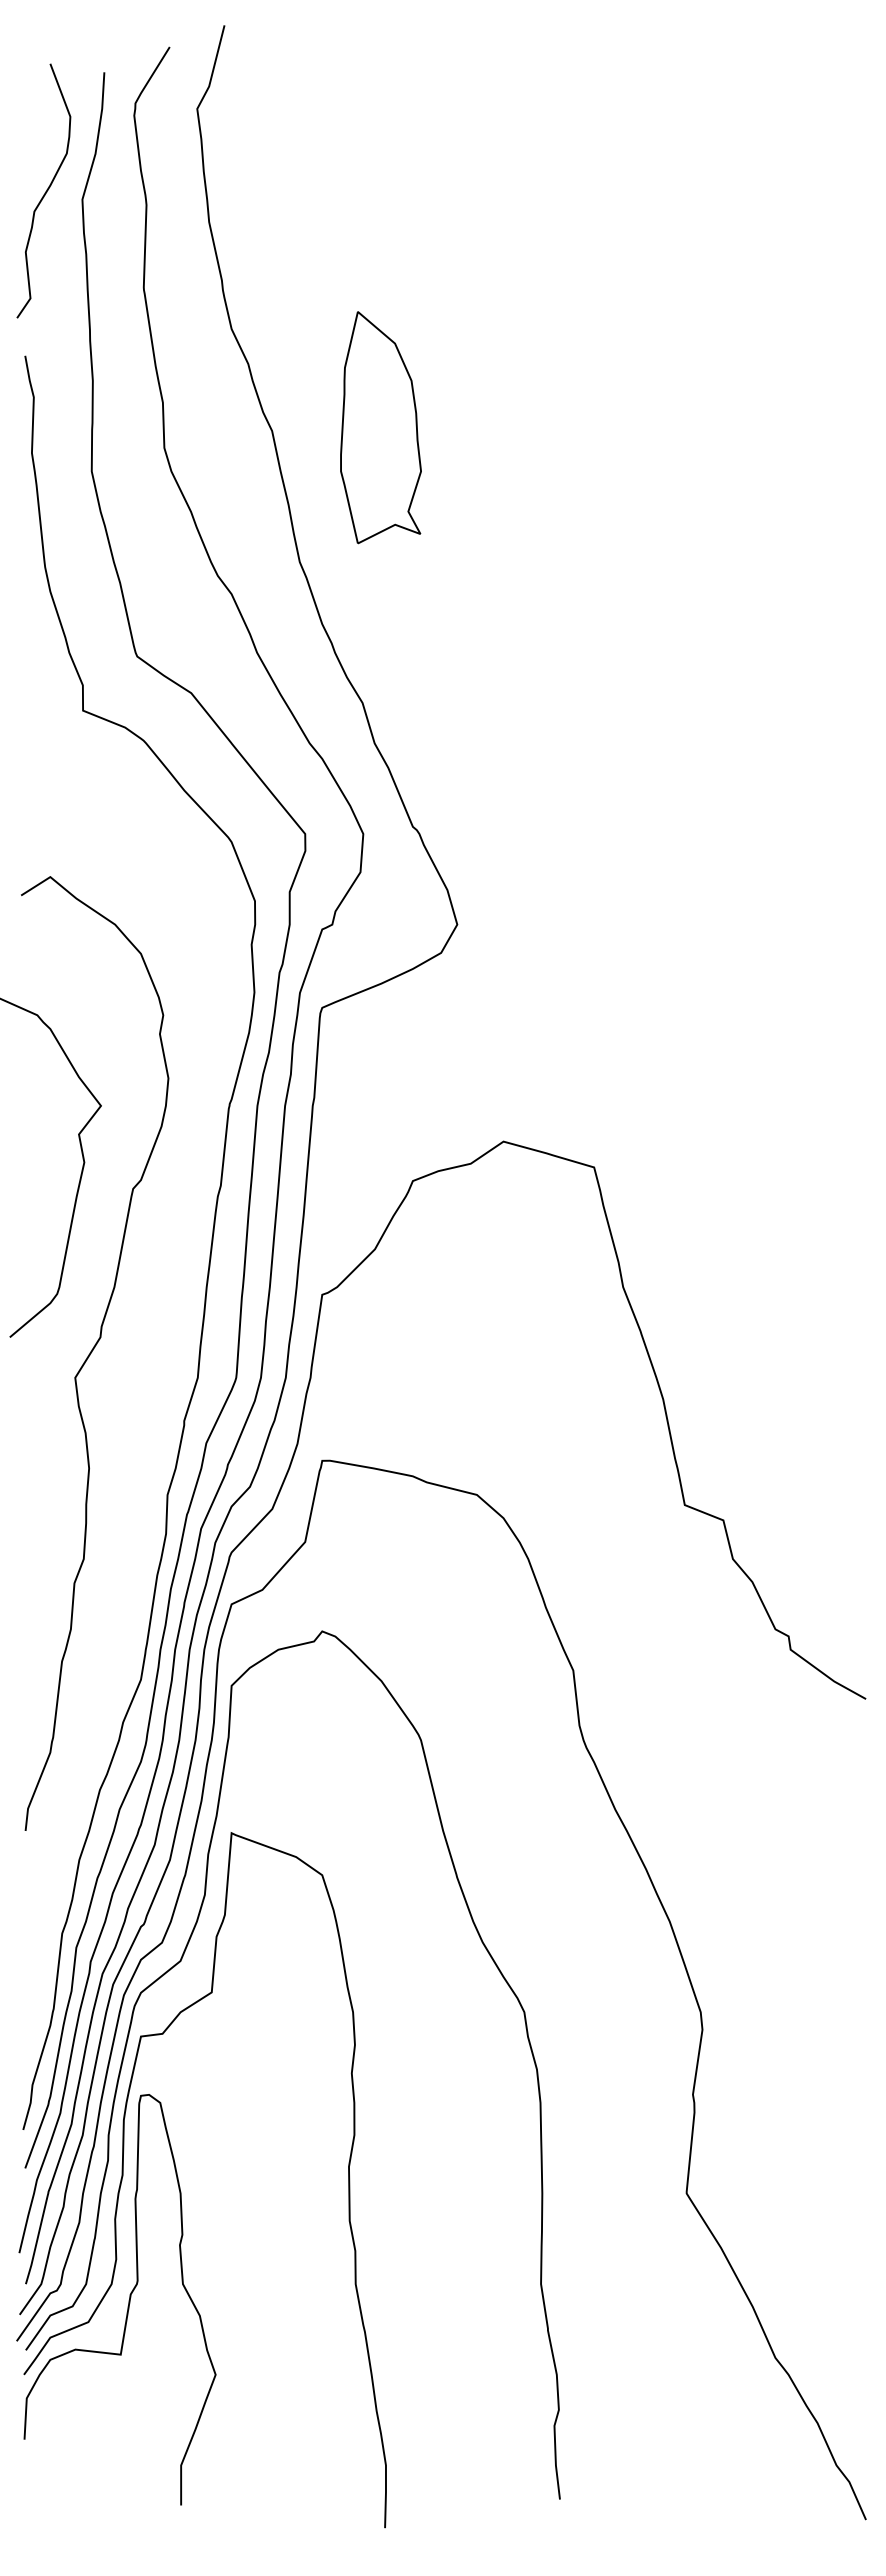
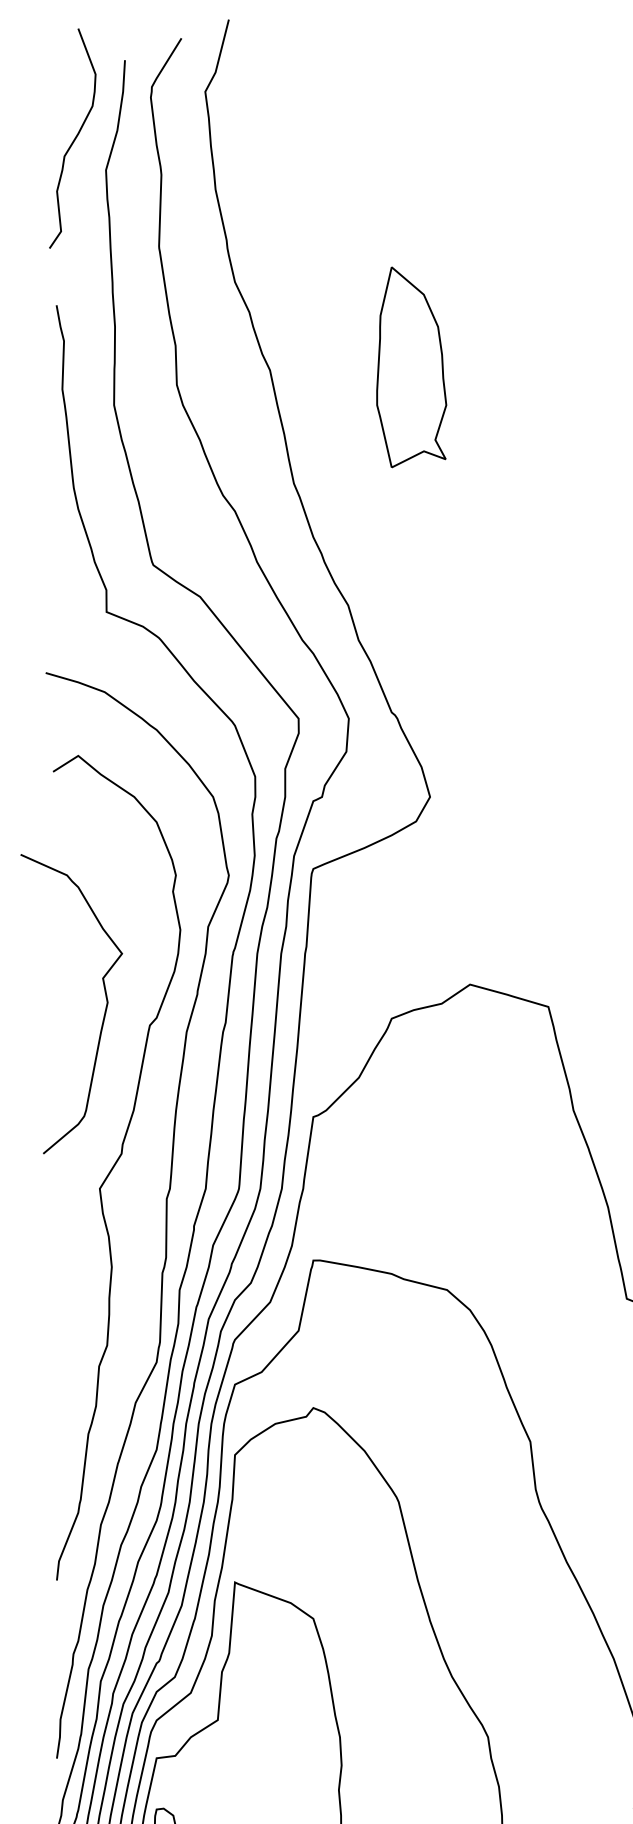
curve: (45, 191) -> (74, 139), moved
part: (380, 427) -> (411, 367), moved
curve: (151, 1408) -> (165, 1215), added

